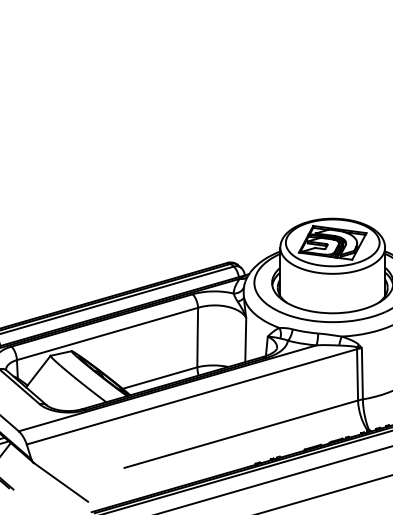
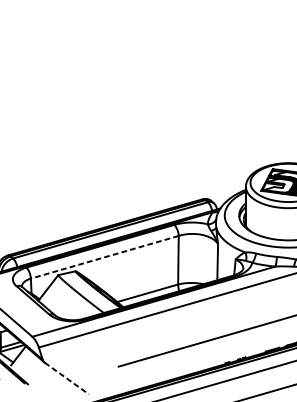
line: (107, 334) -> (104, 257), solid -> dashed
line: (61, 482) -> (67, 378), solid -> dashed

